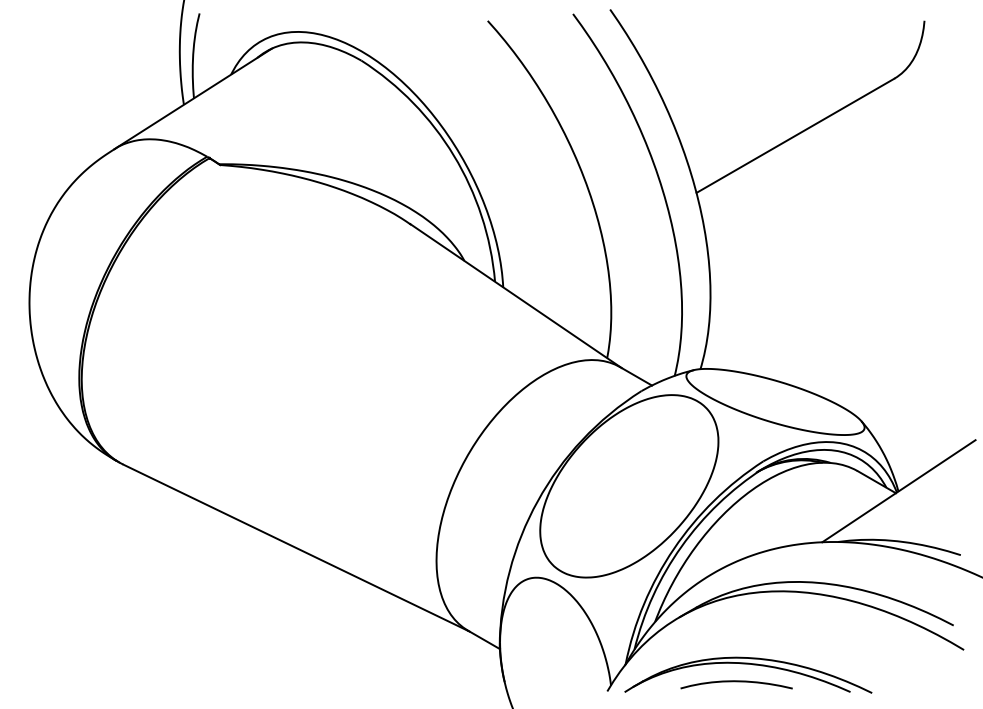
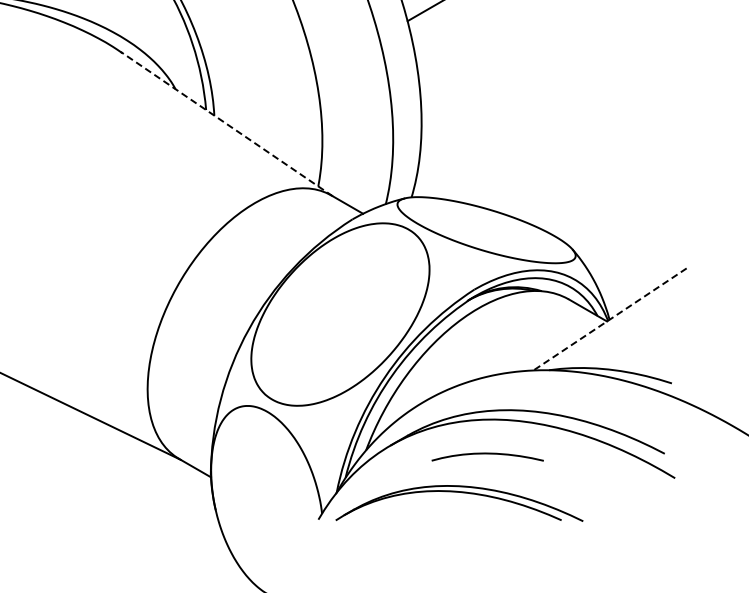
line: (516, 296) -> (227, 124), solid -> dashed
line: (898, 491) -> (609, 319), solid -> dashed
curve: (736, 682) -> (487, 454), moved

